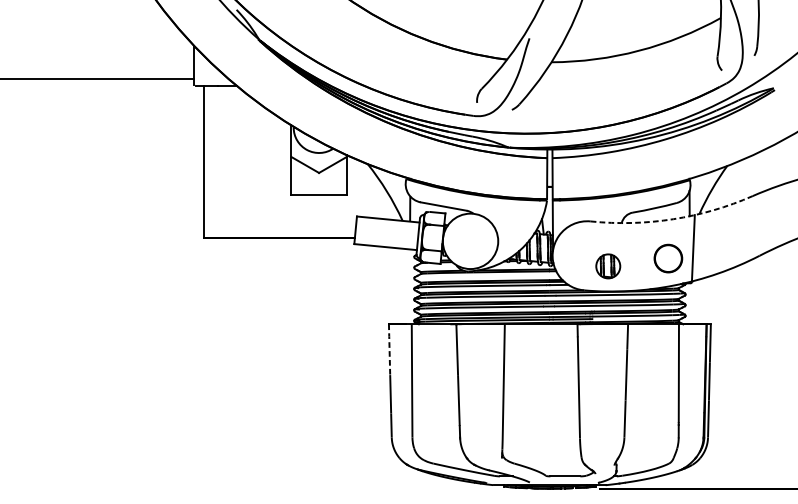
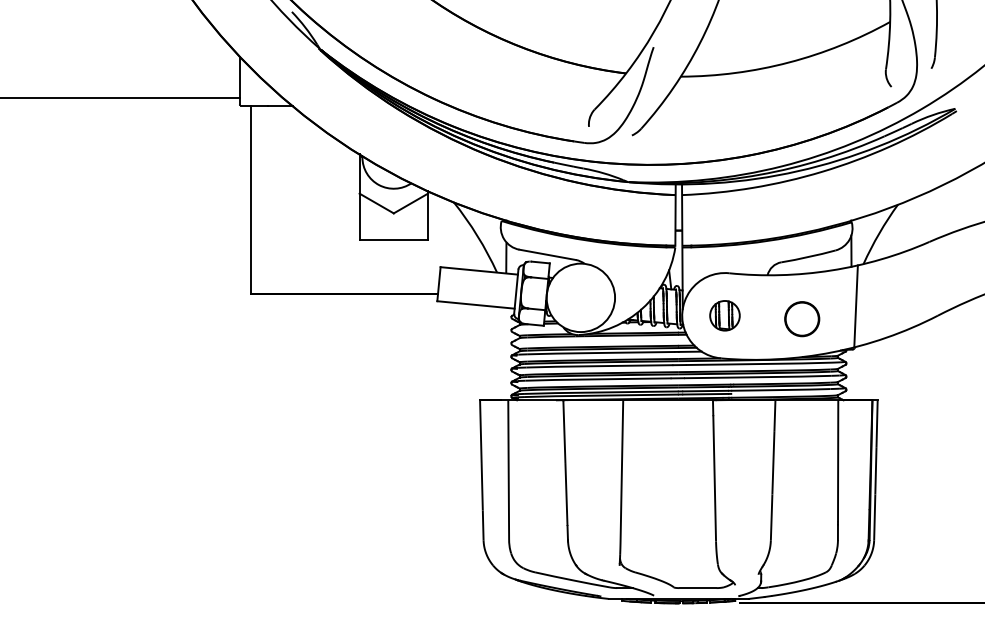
arc: (673, 219) -> (831, 270), dashed -> solid
circle: (668, 258) -> (802, 319), moved
part: (607, 266) -> (724, 315), moved
line: (389, 349) -> (480, 431), dashed -> solid

